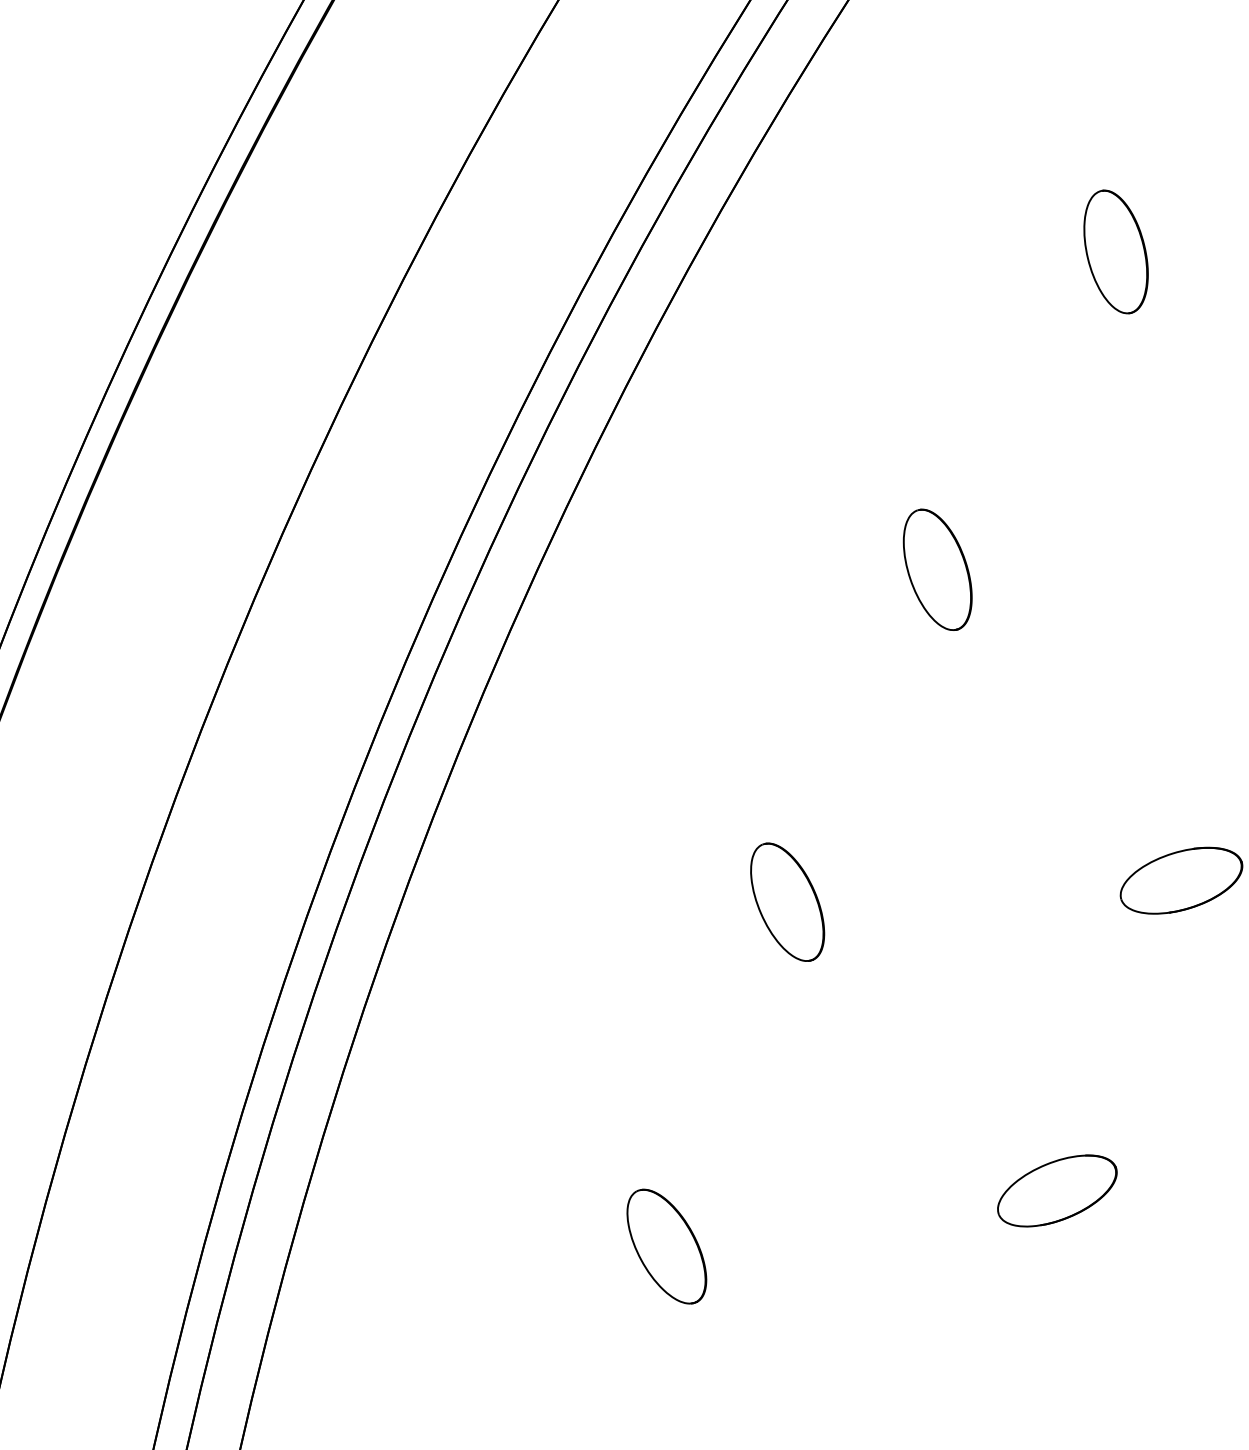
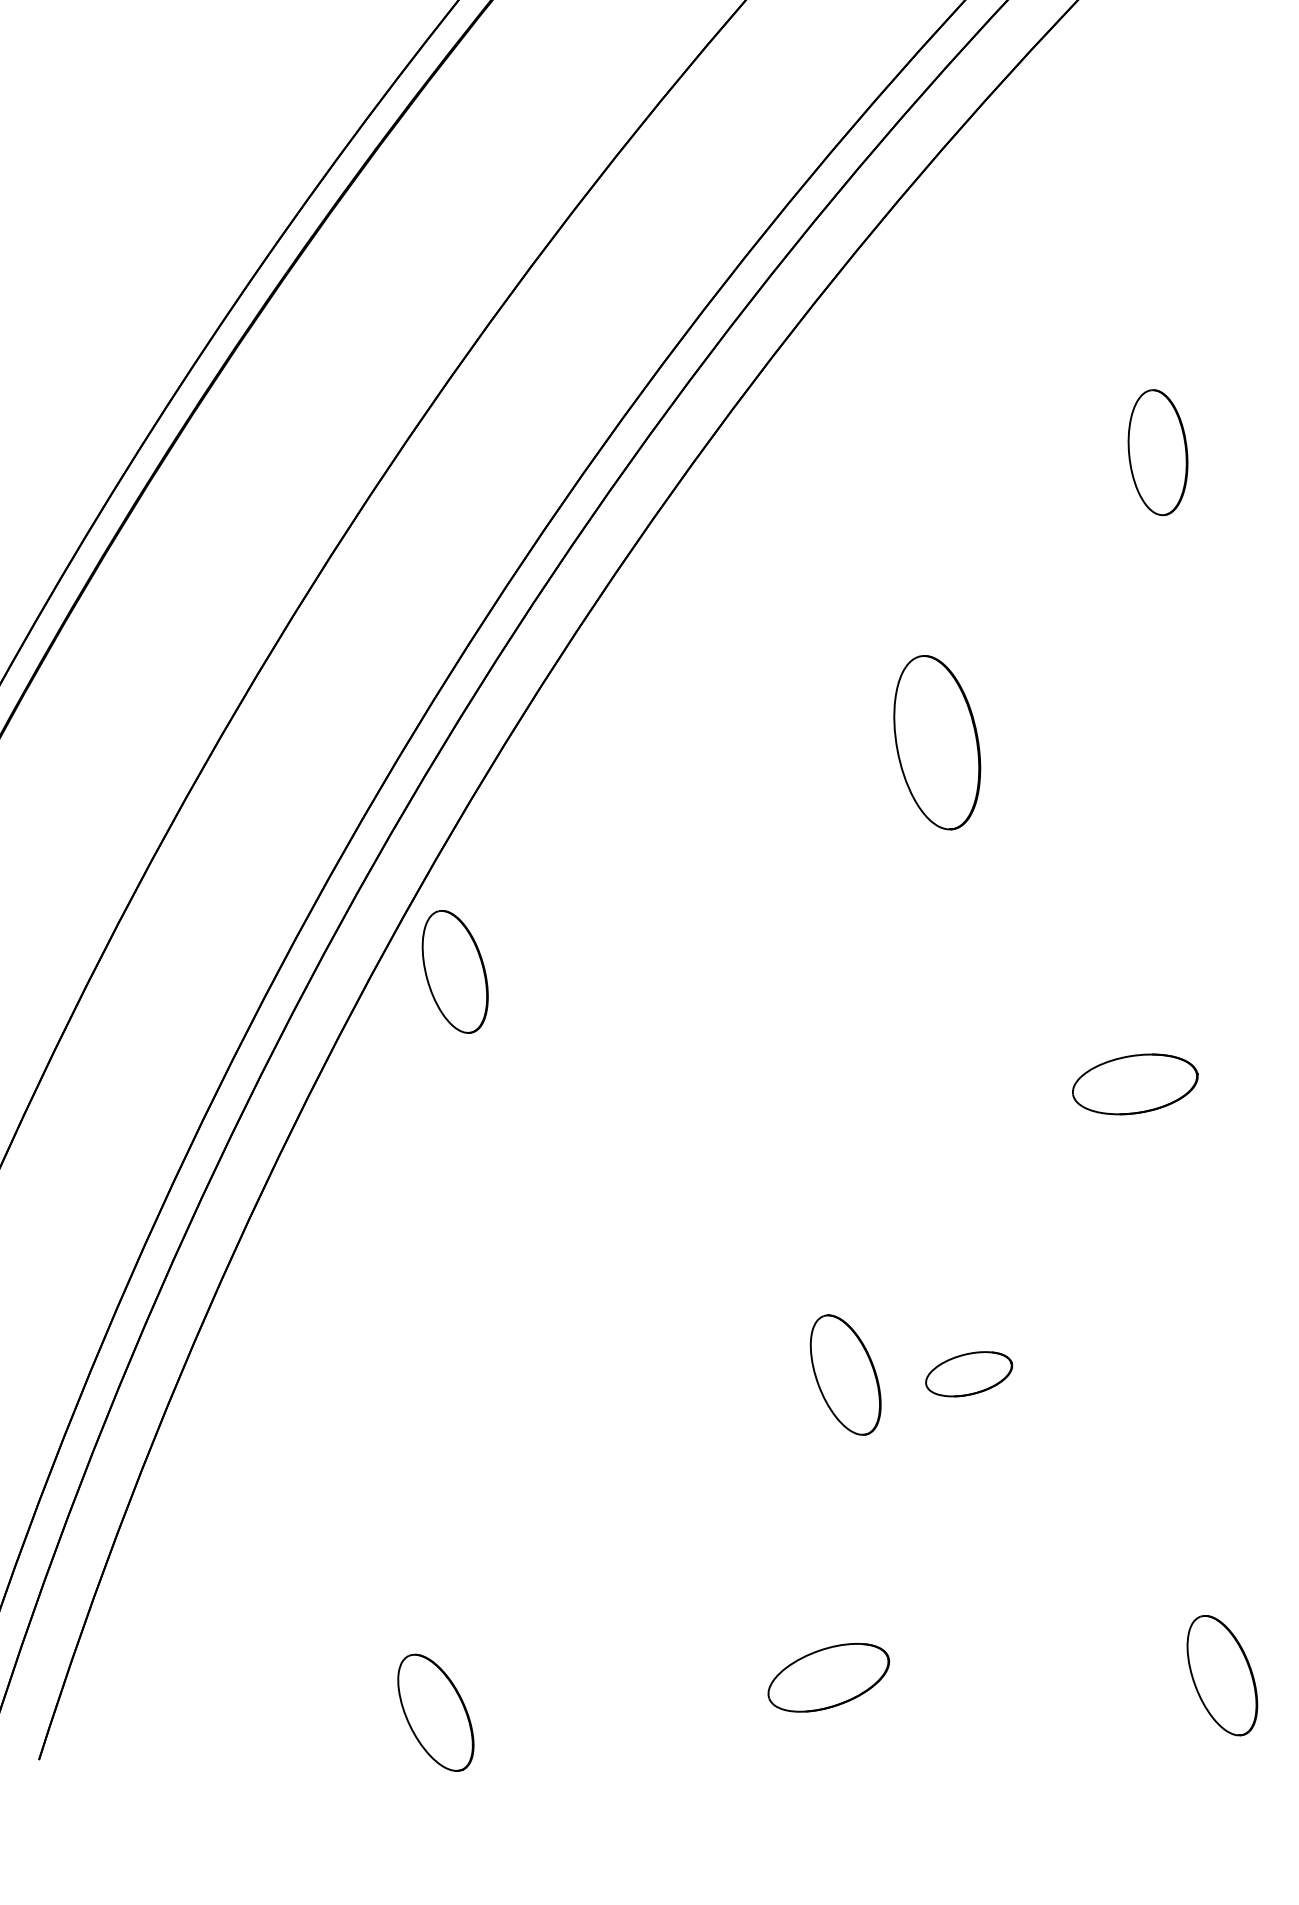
part: (937, 569) -> (936, 742), size x1.4
part: (786, 901) -> (454, 971), moved
part: (1056, 1190) -> (968, 1373), size x0.7
part: (666, 1246) -> (845, 1374), moved

